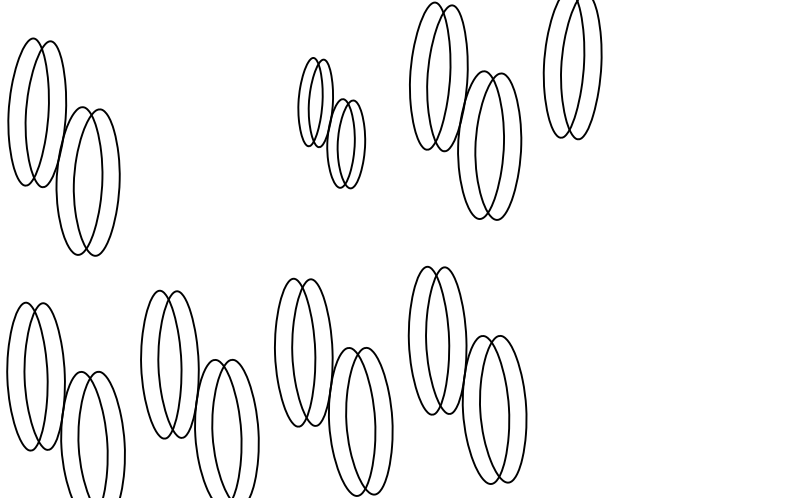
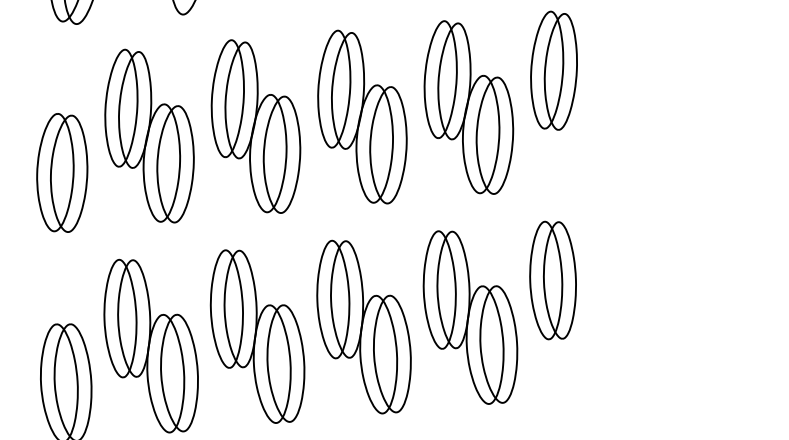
part: (331, 122) -> (362, 116), size x1.67
part: (197, 135) -> (255, 126), added
part: (570, 328) -> (552, 280), added

